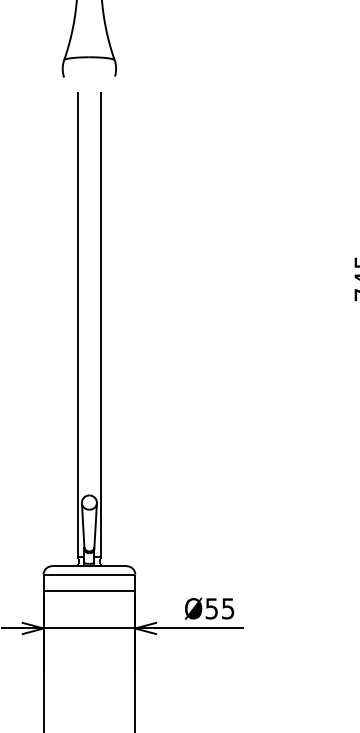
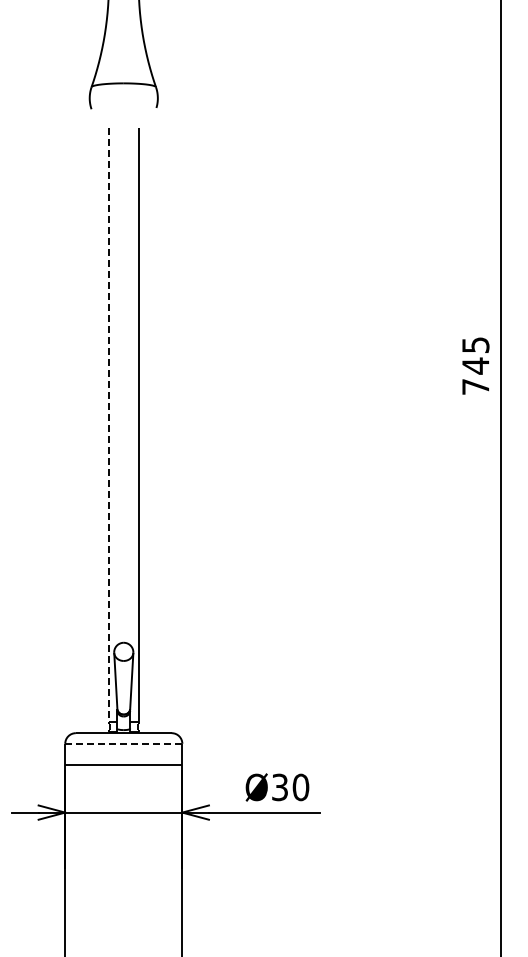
line: (77, 326) -> (108, 426), solid -> dashed
line: (89, 574) -> (123, 743), solid -> dashed
text: (220, 608) -> (290, 787), Ø55 -> Ø30

